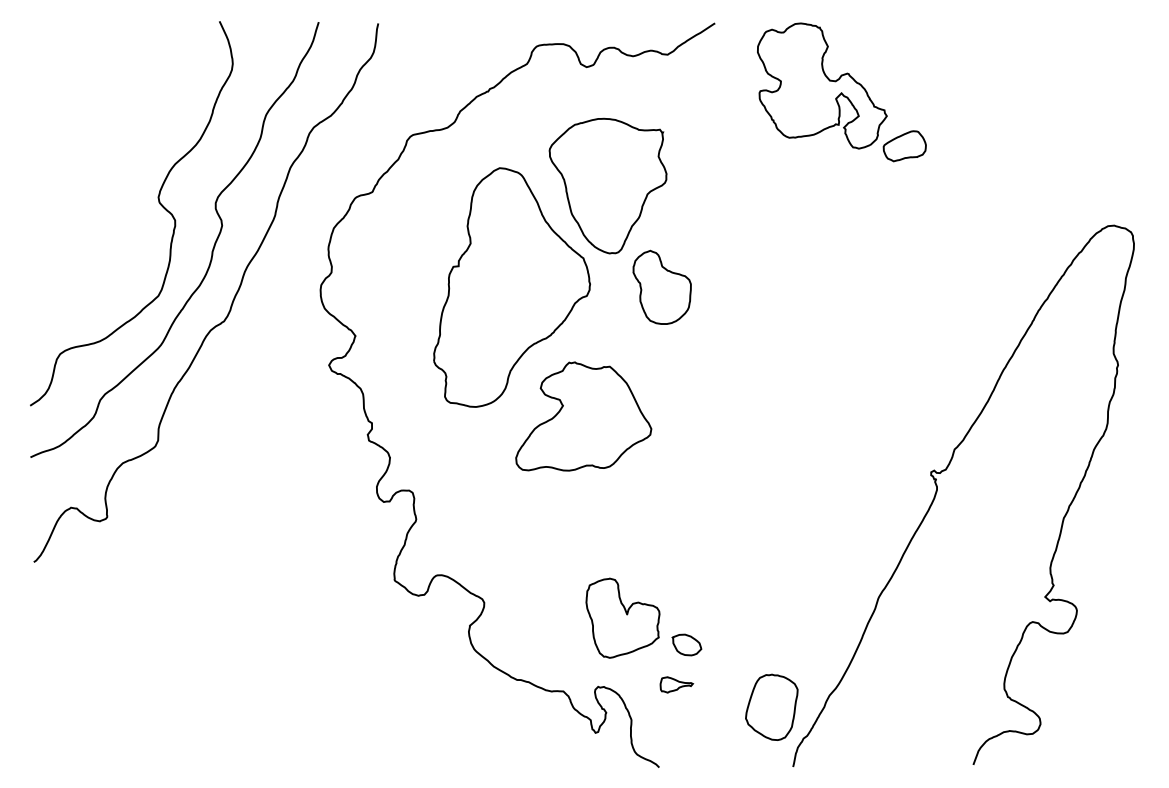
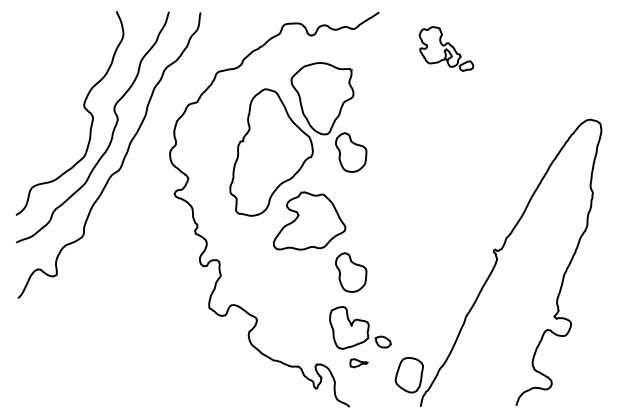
part: (841, 91) -> (446, 48), size x0.6
part: (662, 513) -> (351, 272), added
part: (643, 617) -> (360, 327), moved

